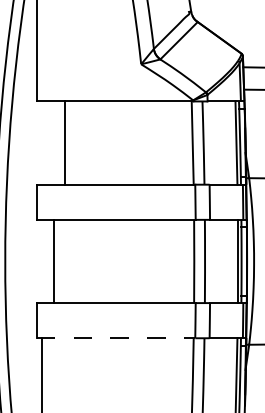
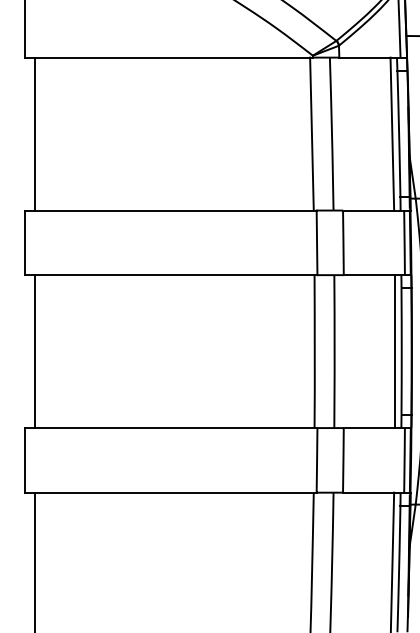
line: (65, 142) -> (35, 133), moved
line: (54, 261) -> (35, 351), moved
line: (116, 338) -> (171, 493), dashed -> solid

